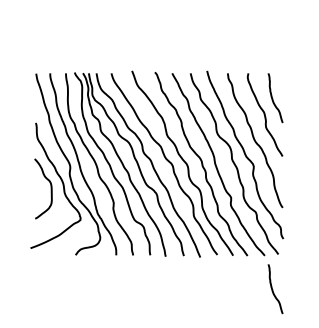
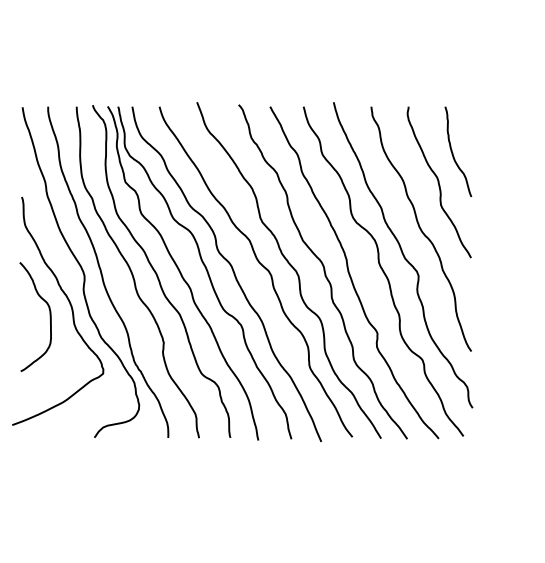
curve: (273, 289) -> (454, 500), removed

